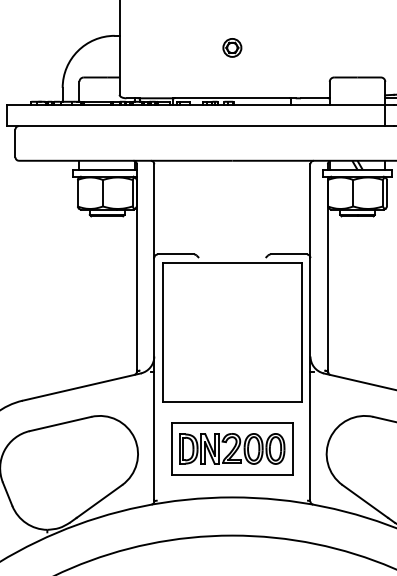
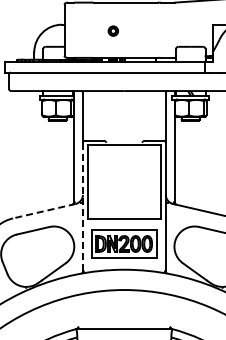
part: (230, 46) -> (112, 30), moved
line: (153, 380) -> (82, 207), solid -> dashed
line: (80, 387) -> (43, 211), solid -> dashed

